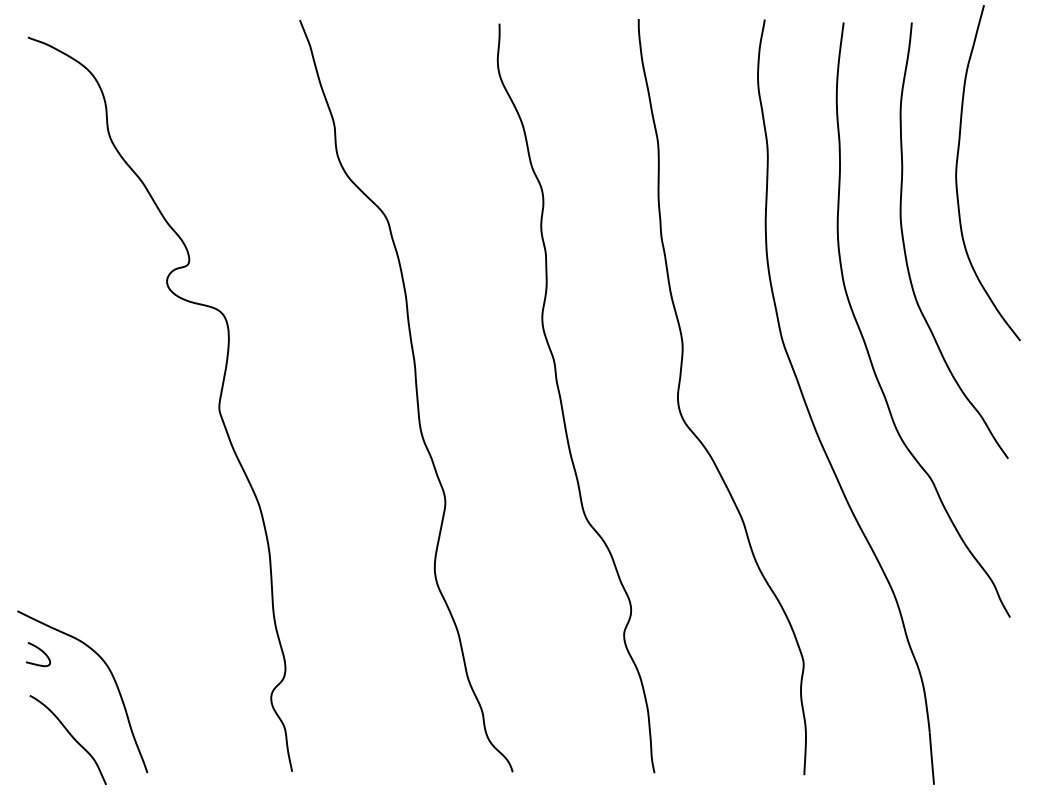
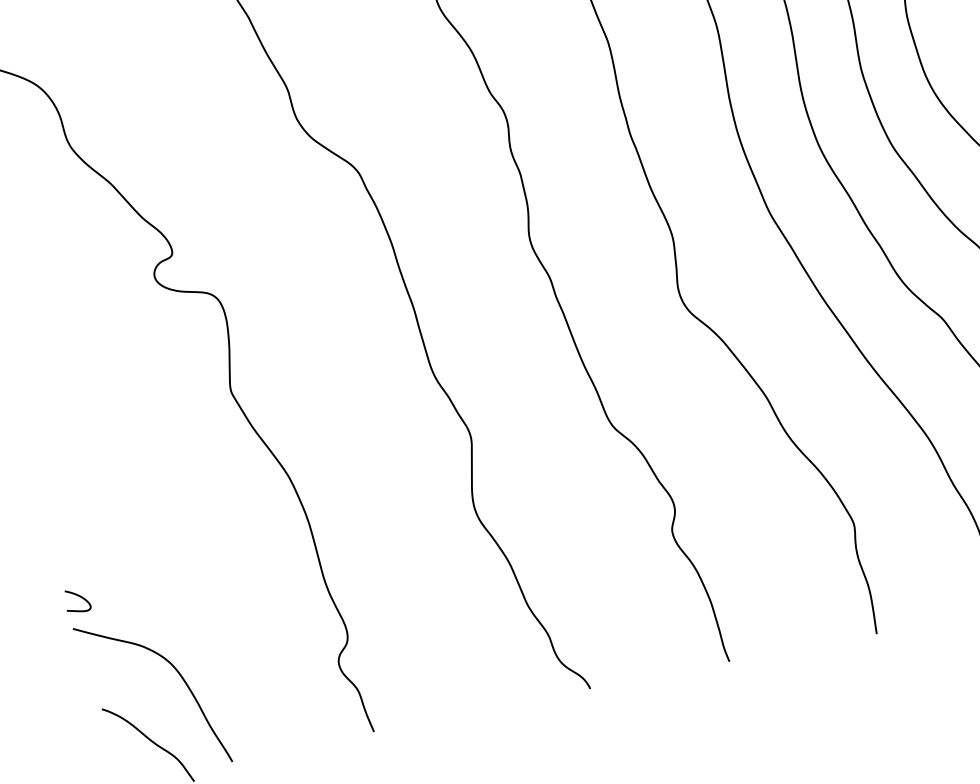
curve: (39, 650) -> (77, 596), moved

